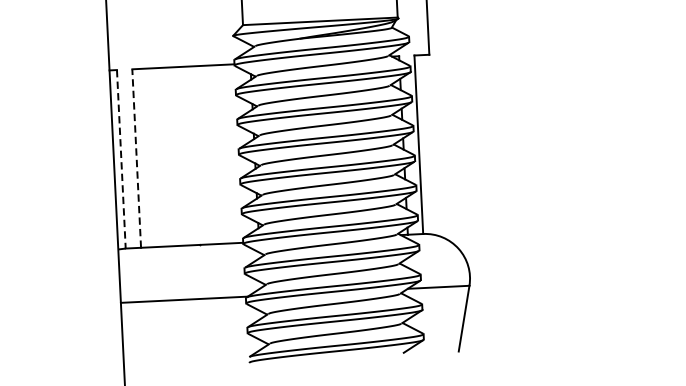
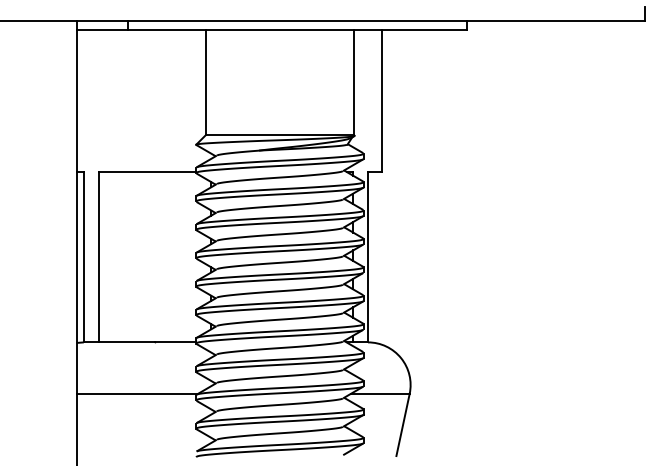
line: (136, 157) -> (98, 256), dashed -> solid
line: (120, 159) -> (83, 257), dashed -> solid

